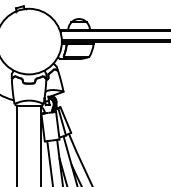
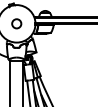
circle: (28, 41) -> (16, 23), added

